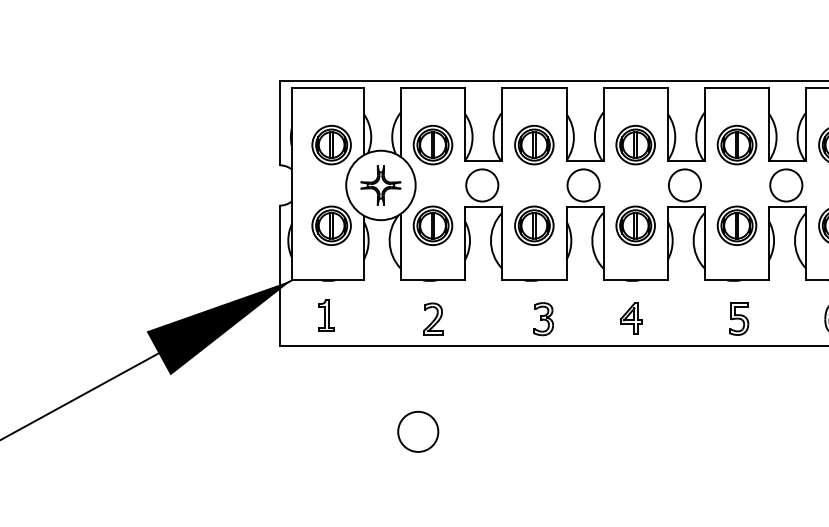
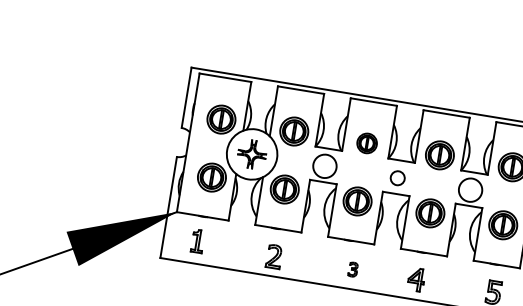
part: (534, 144) -> (367, 143), size x0.7
circle: (583, 185) -> (397, 178), size x0.6
part: (543, 319) -> (353, 269), size x0.6

